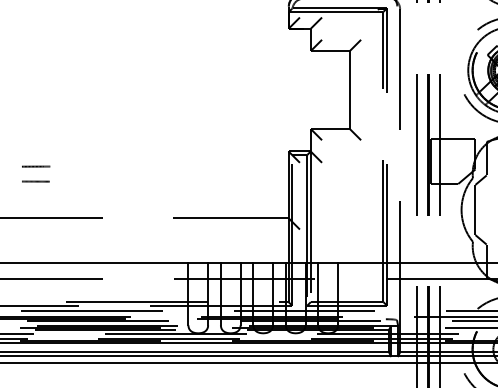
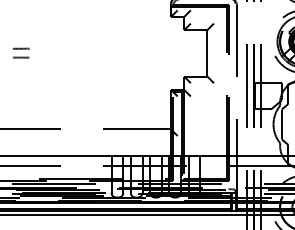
part: (36, 172) -> (21, 52), moved

